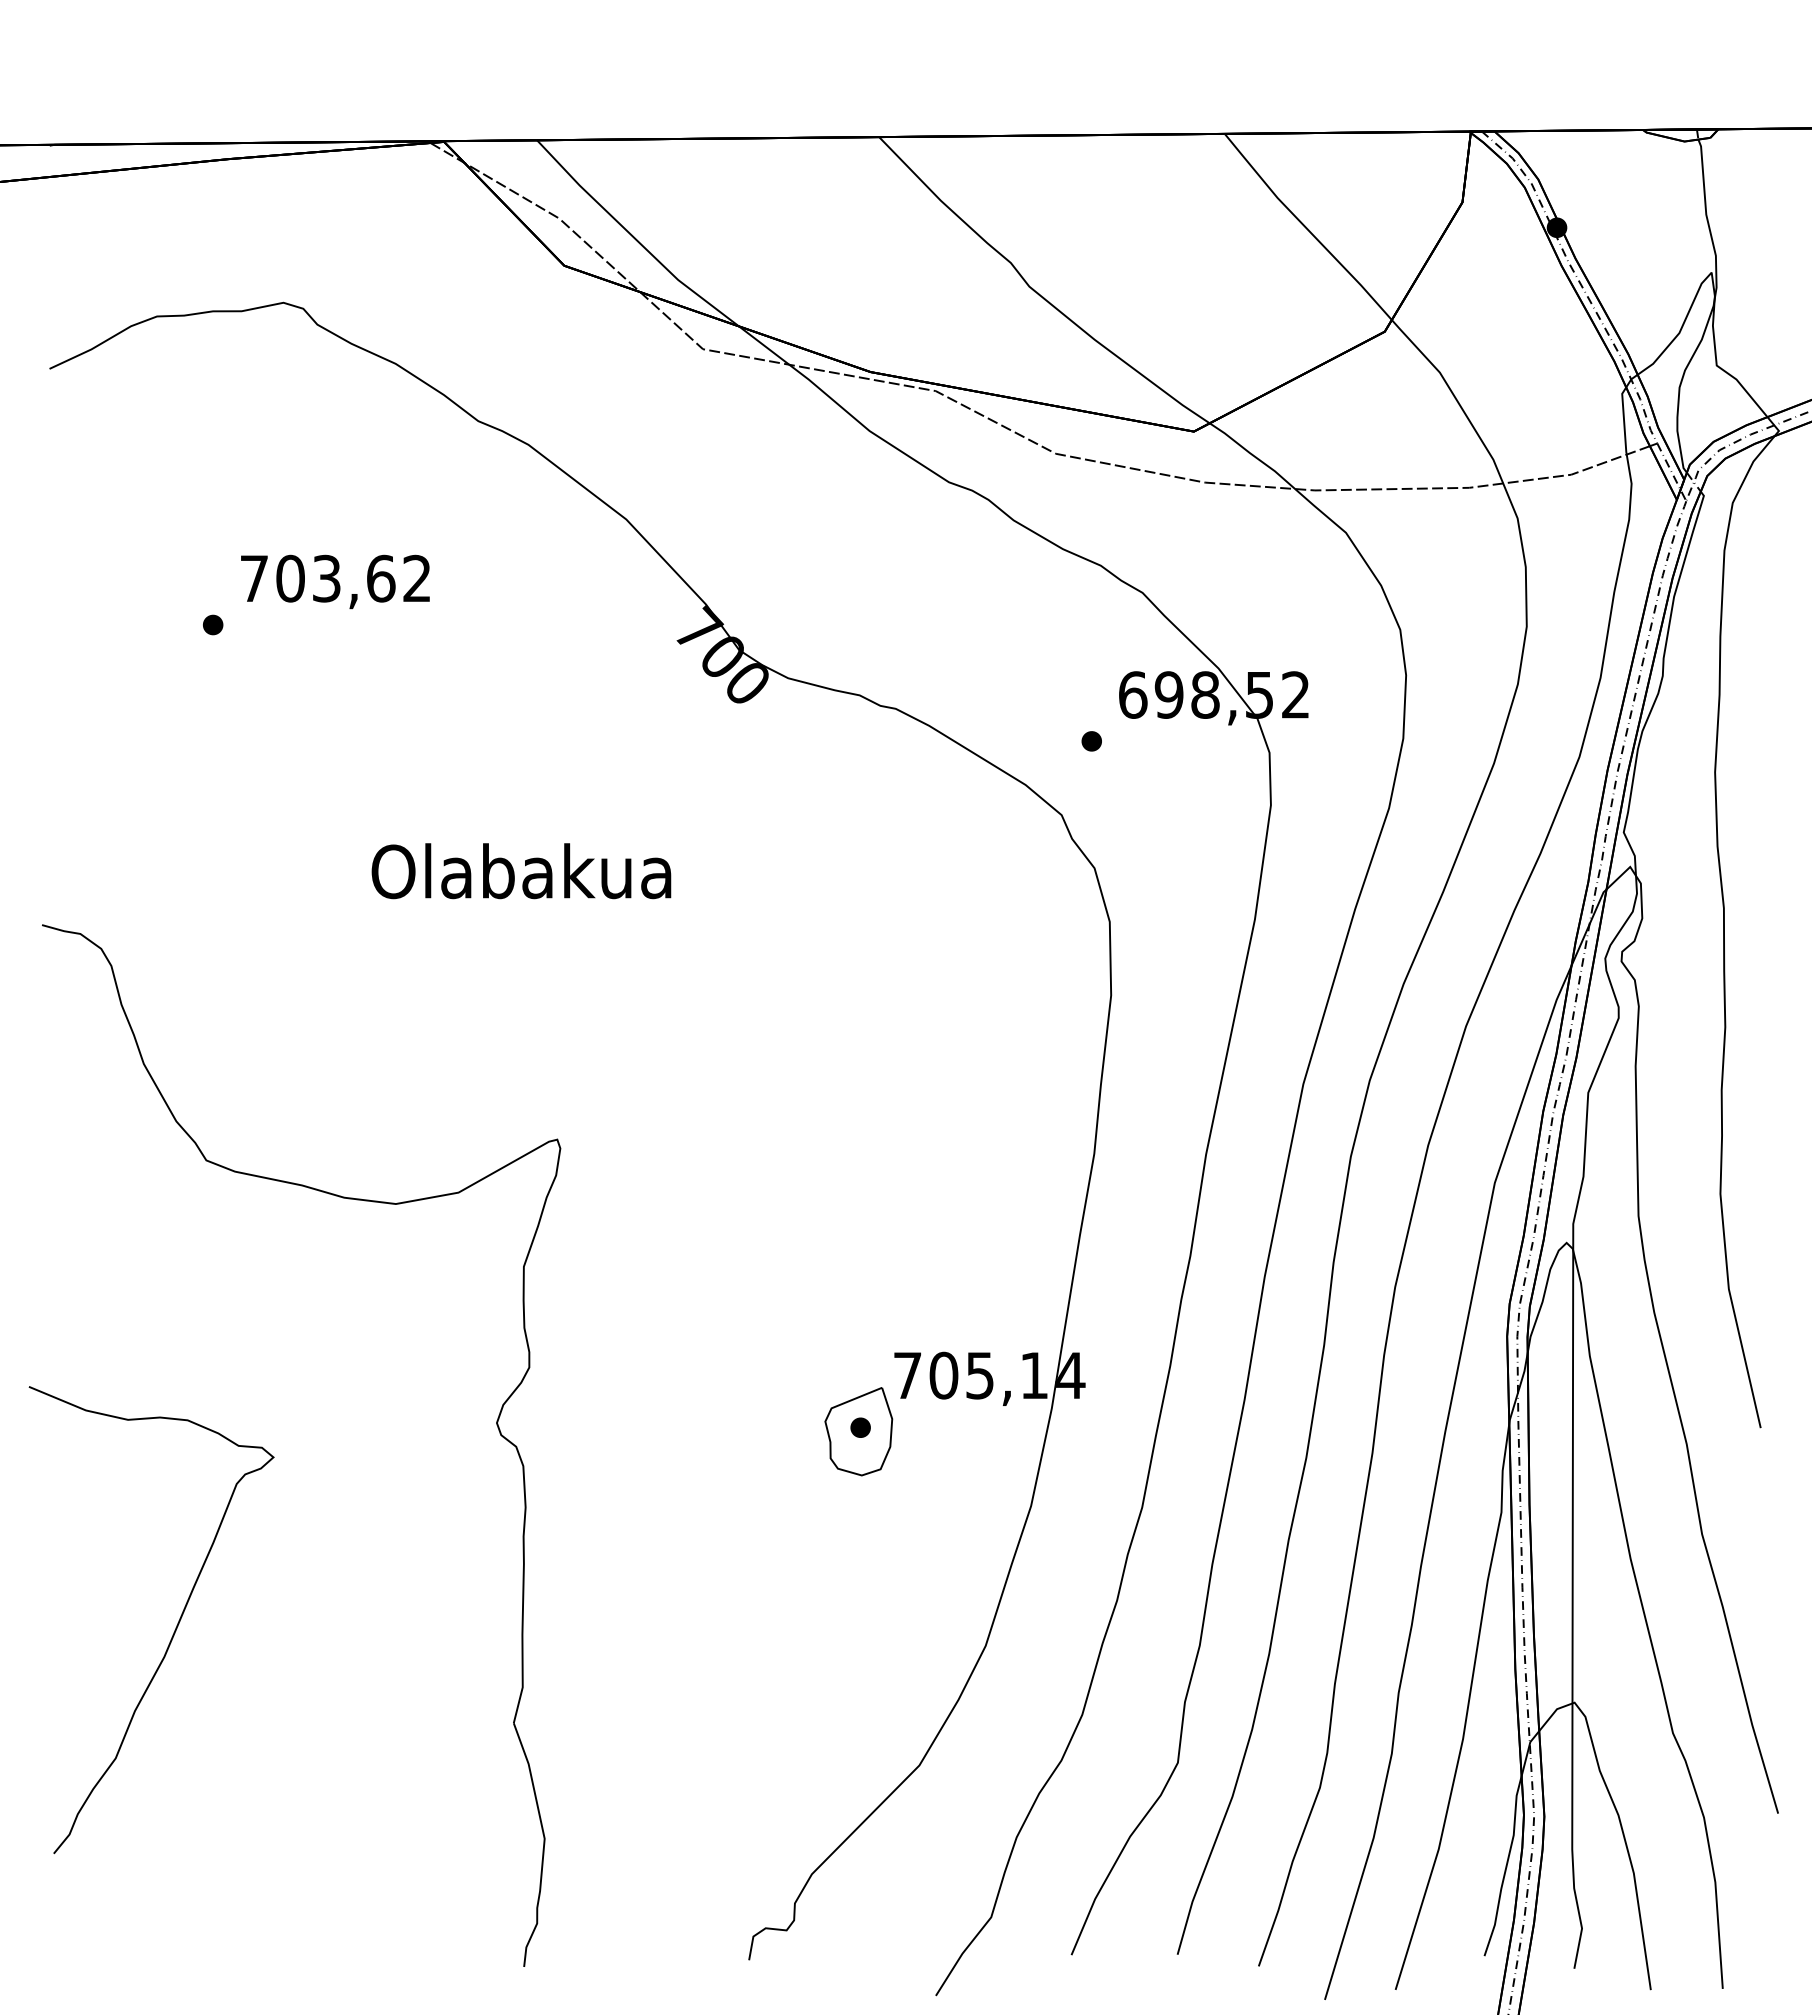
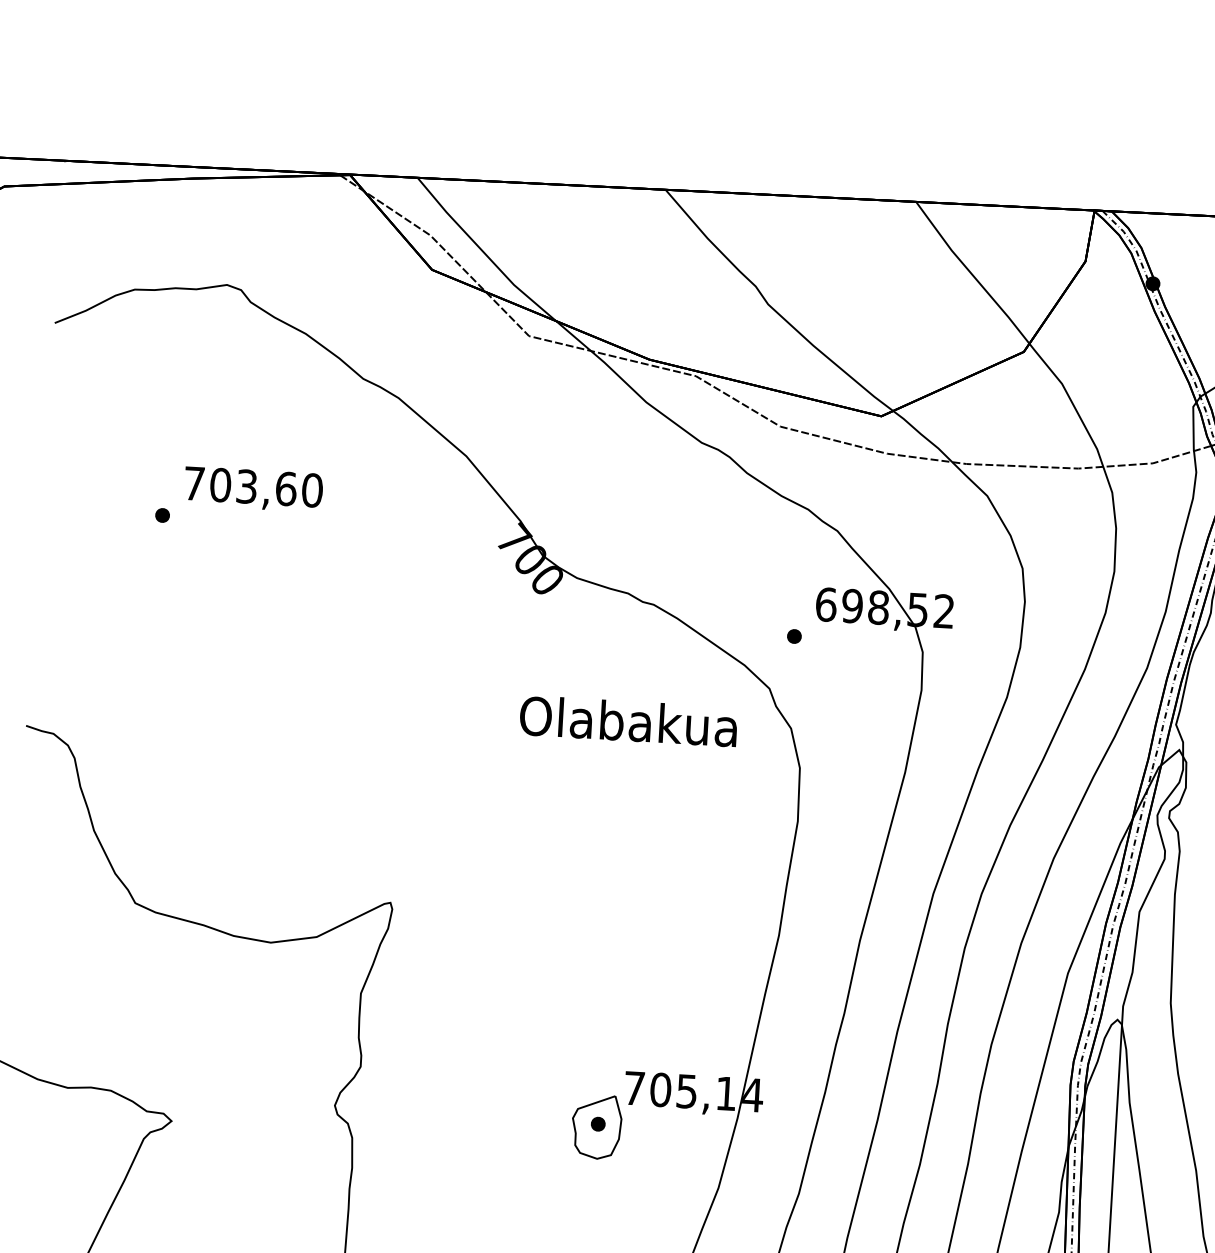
text: (417, 578) -> (312, 490), 703,62 -> 703,60
text: (521, 871) -> (628, 721), moved

